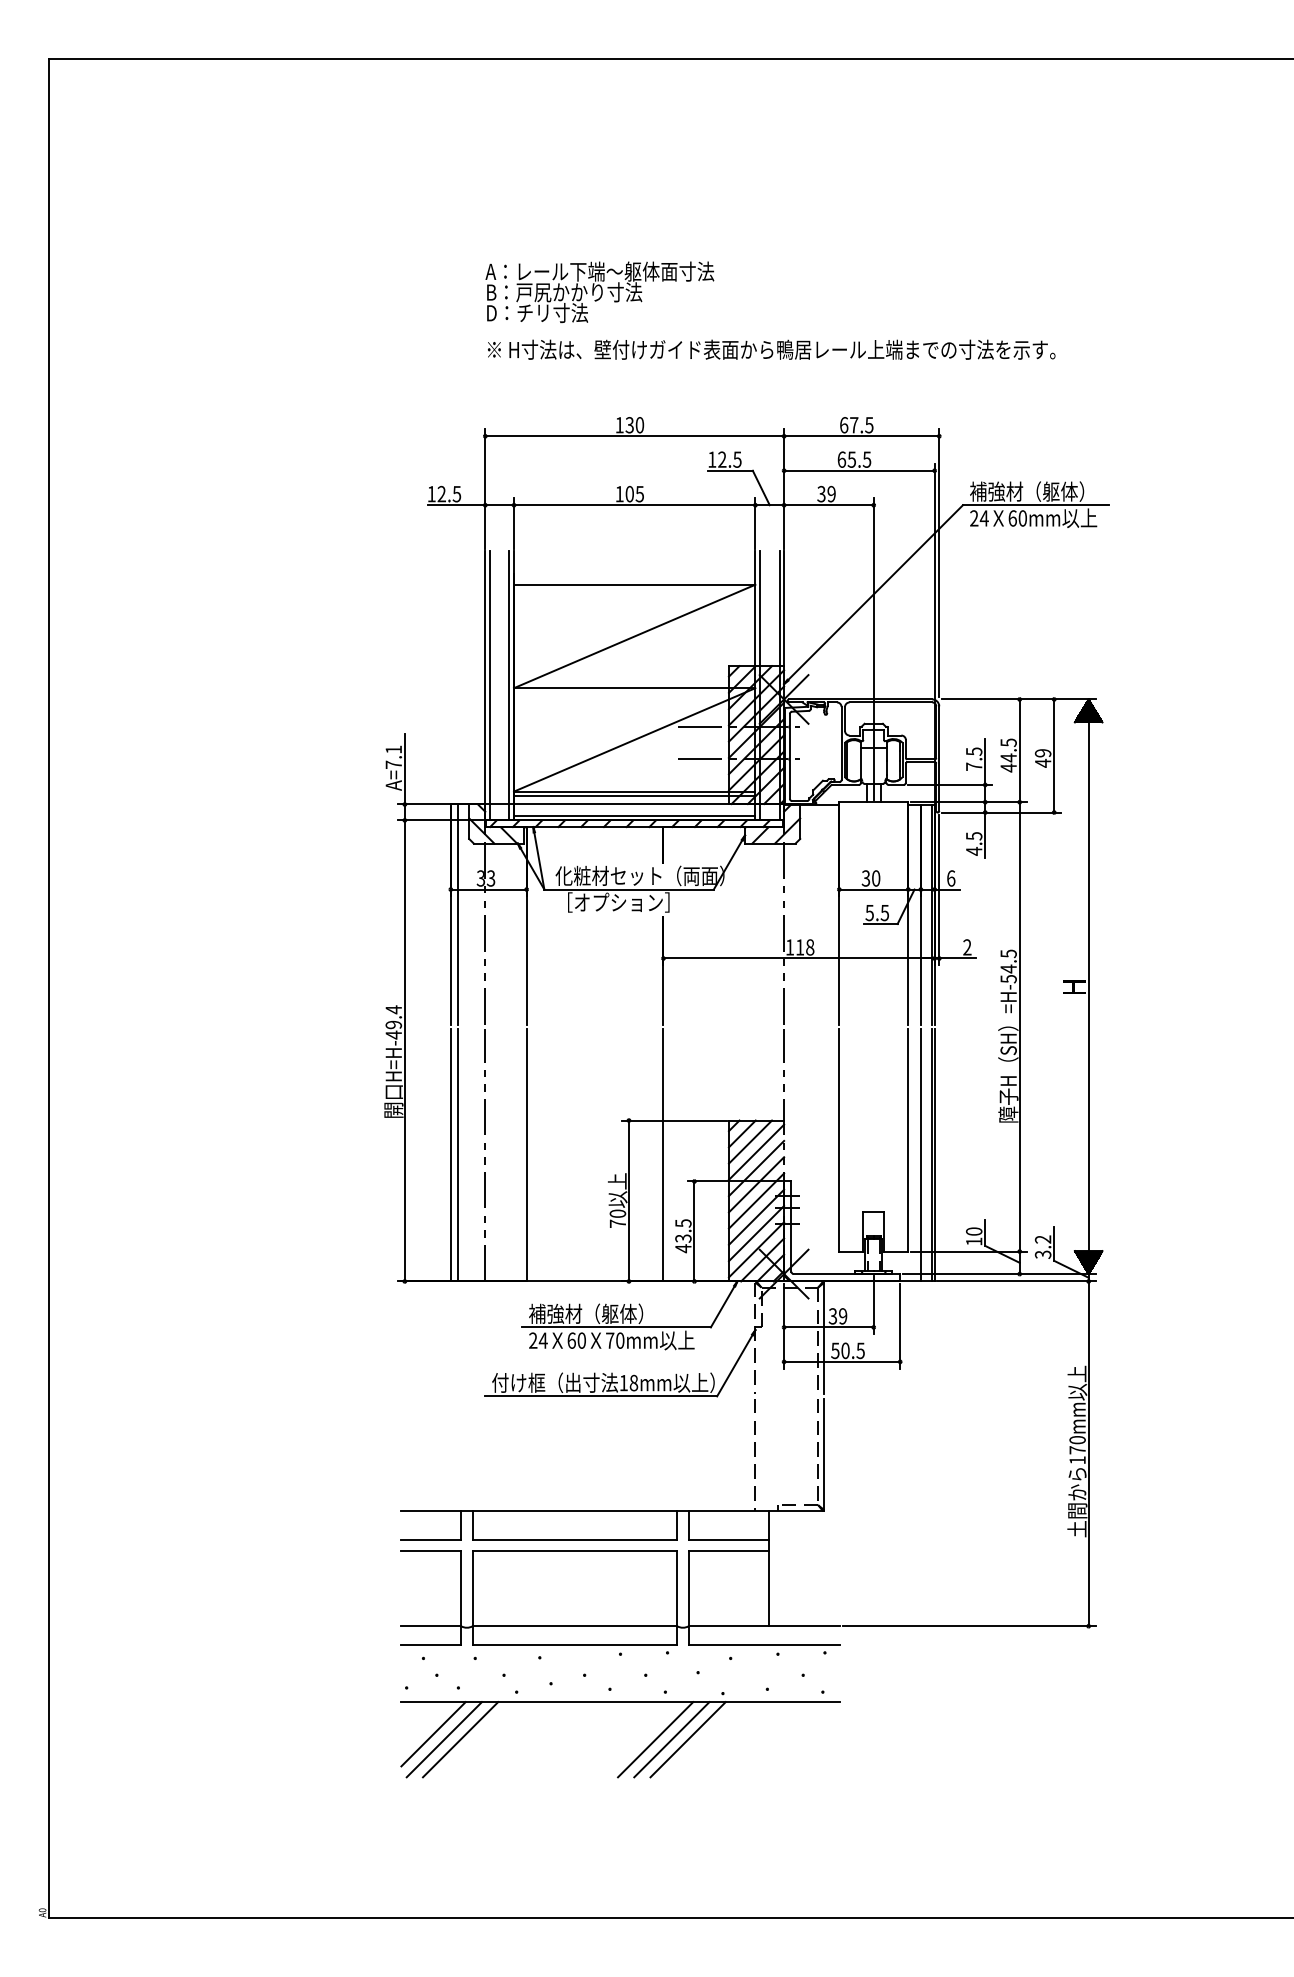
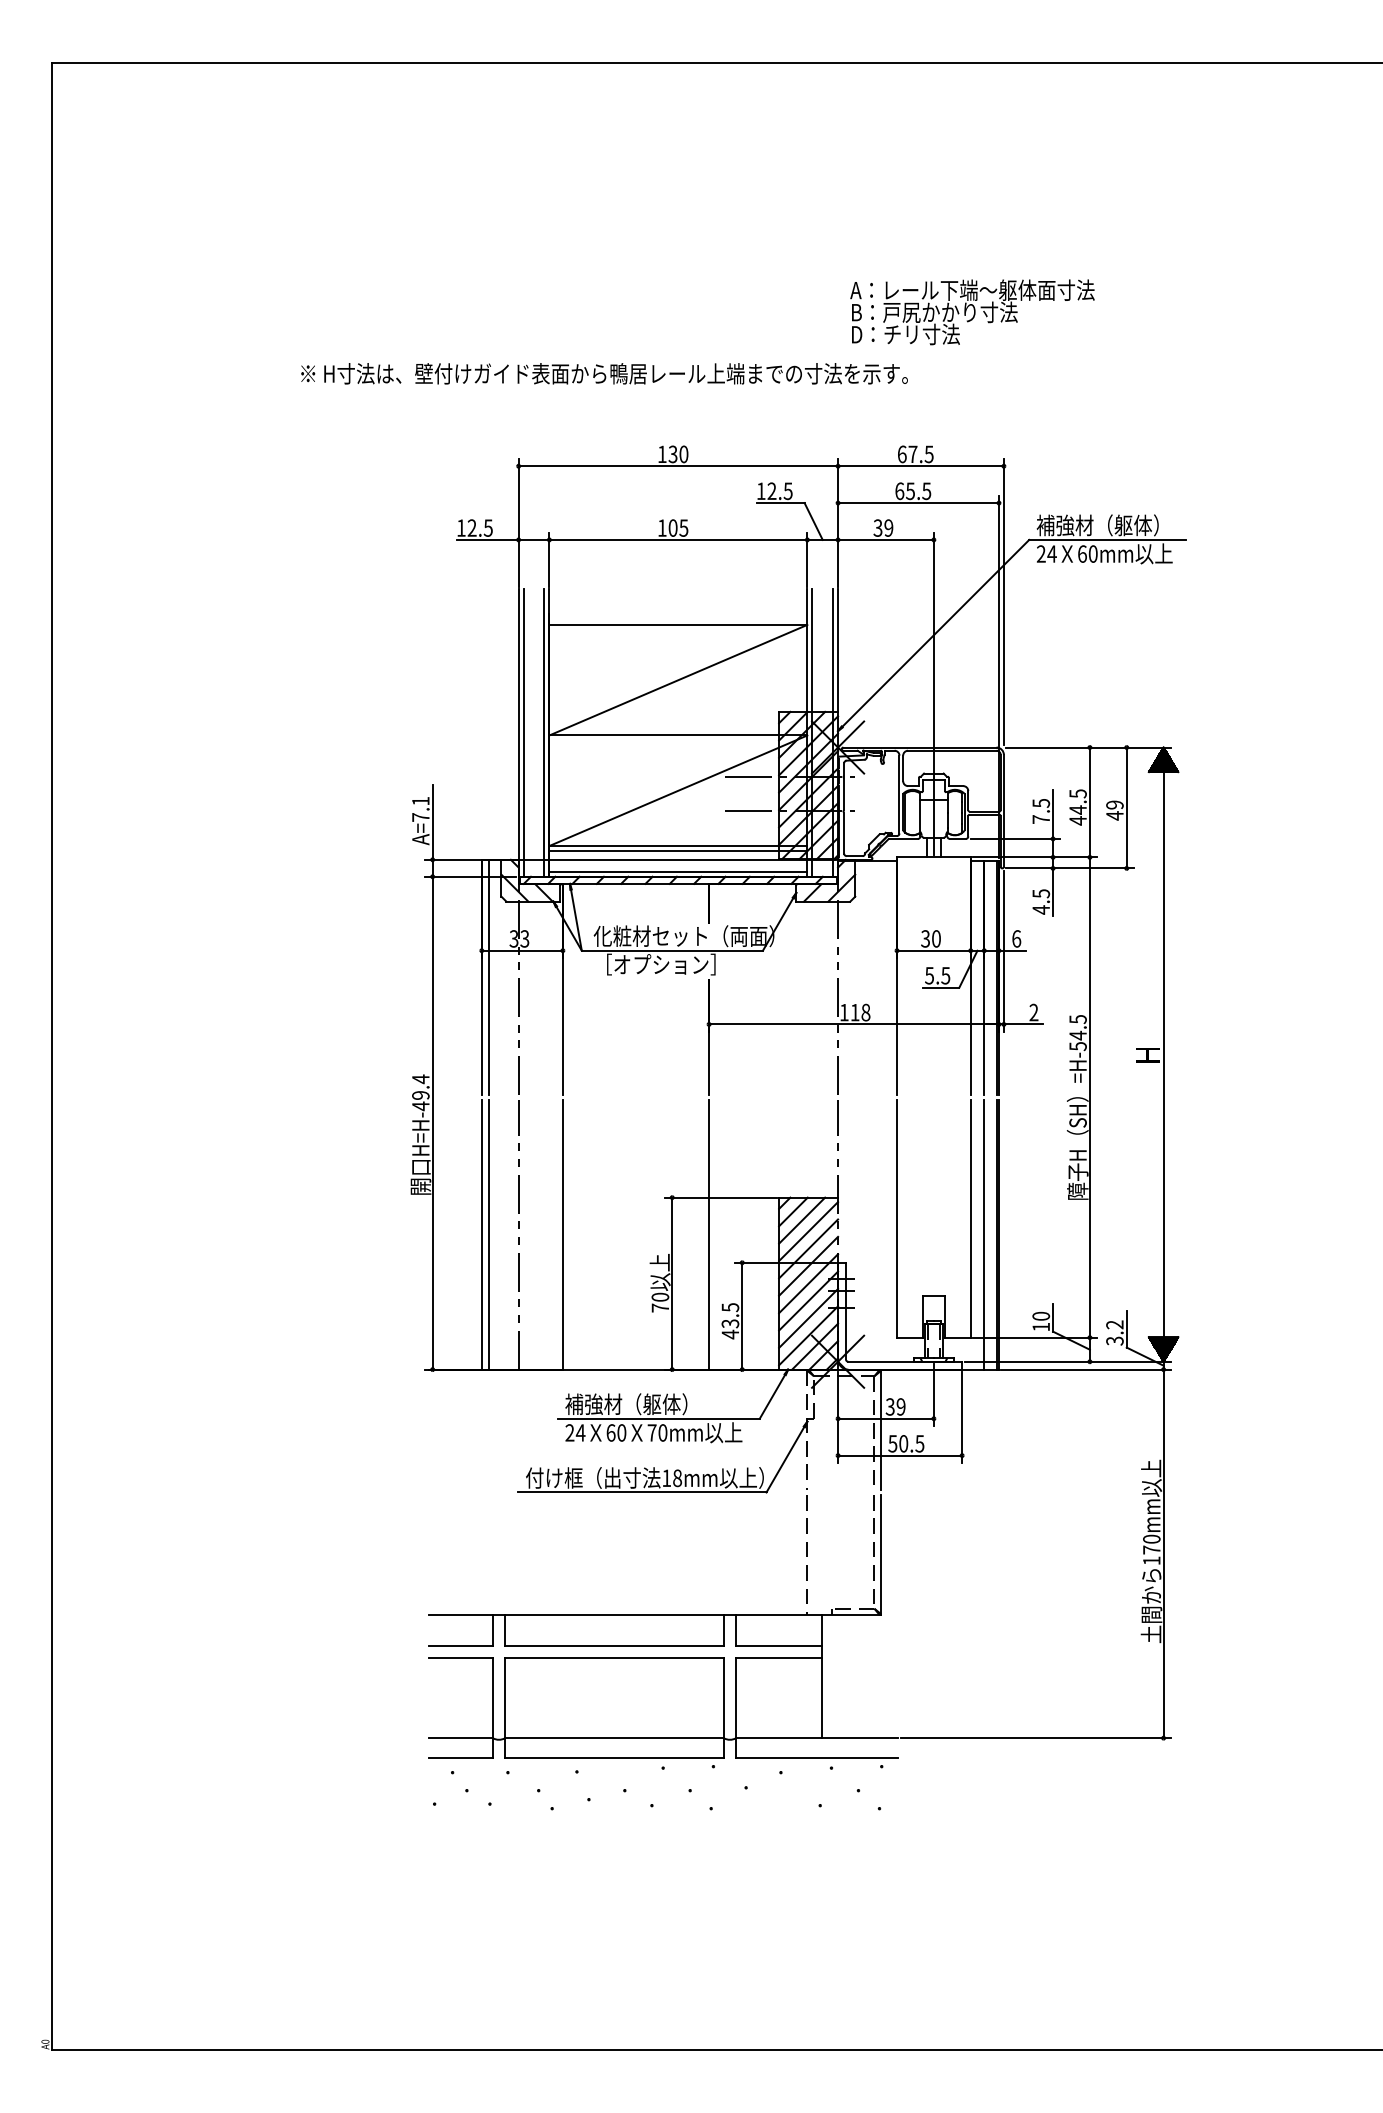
text: (599, 292) -> (972, 312), moved
text: (771, 349) -> (604, 373), moved
part: (639, 1754) -> (683, 1875), removed

